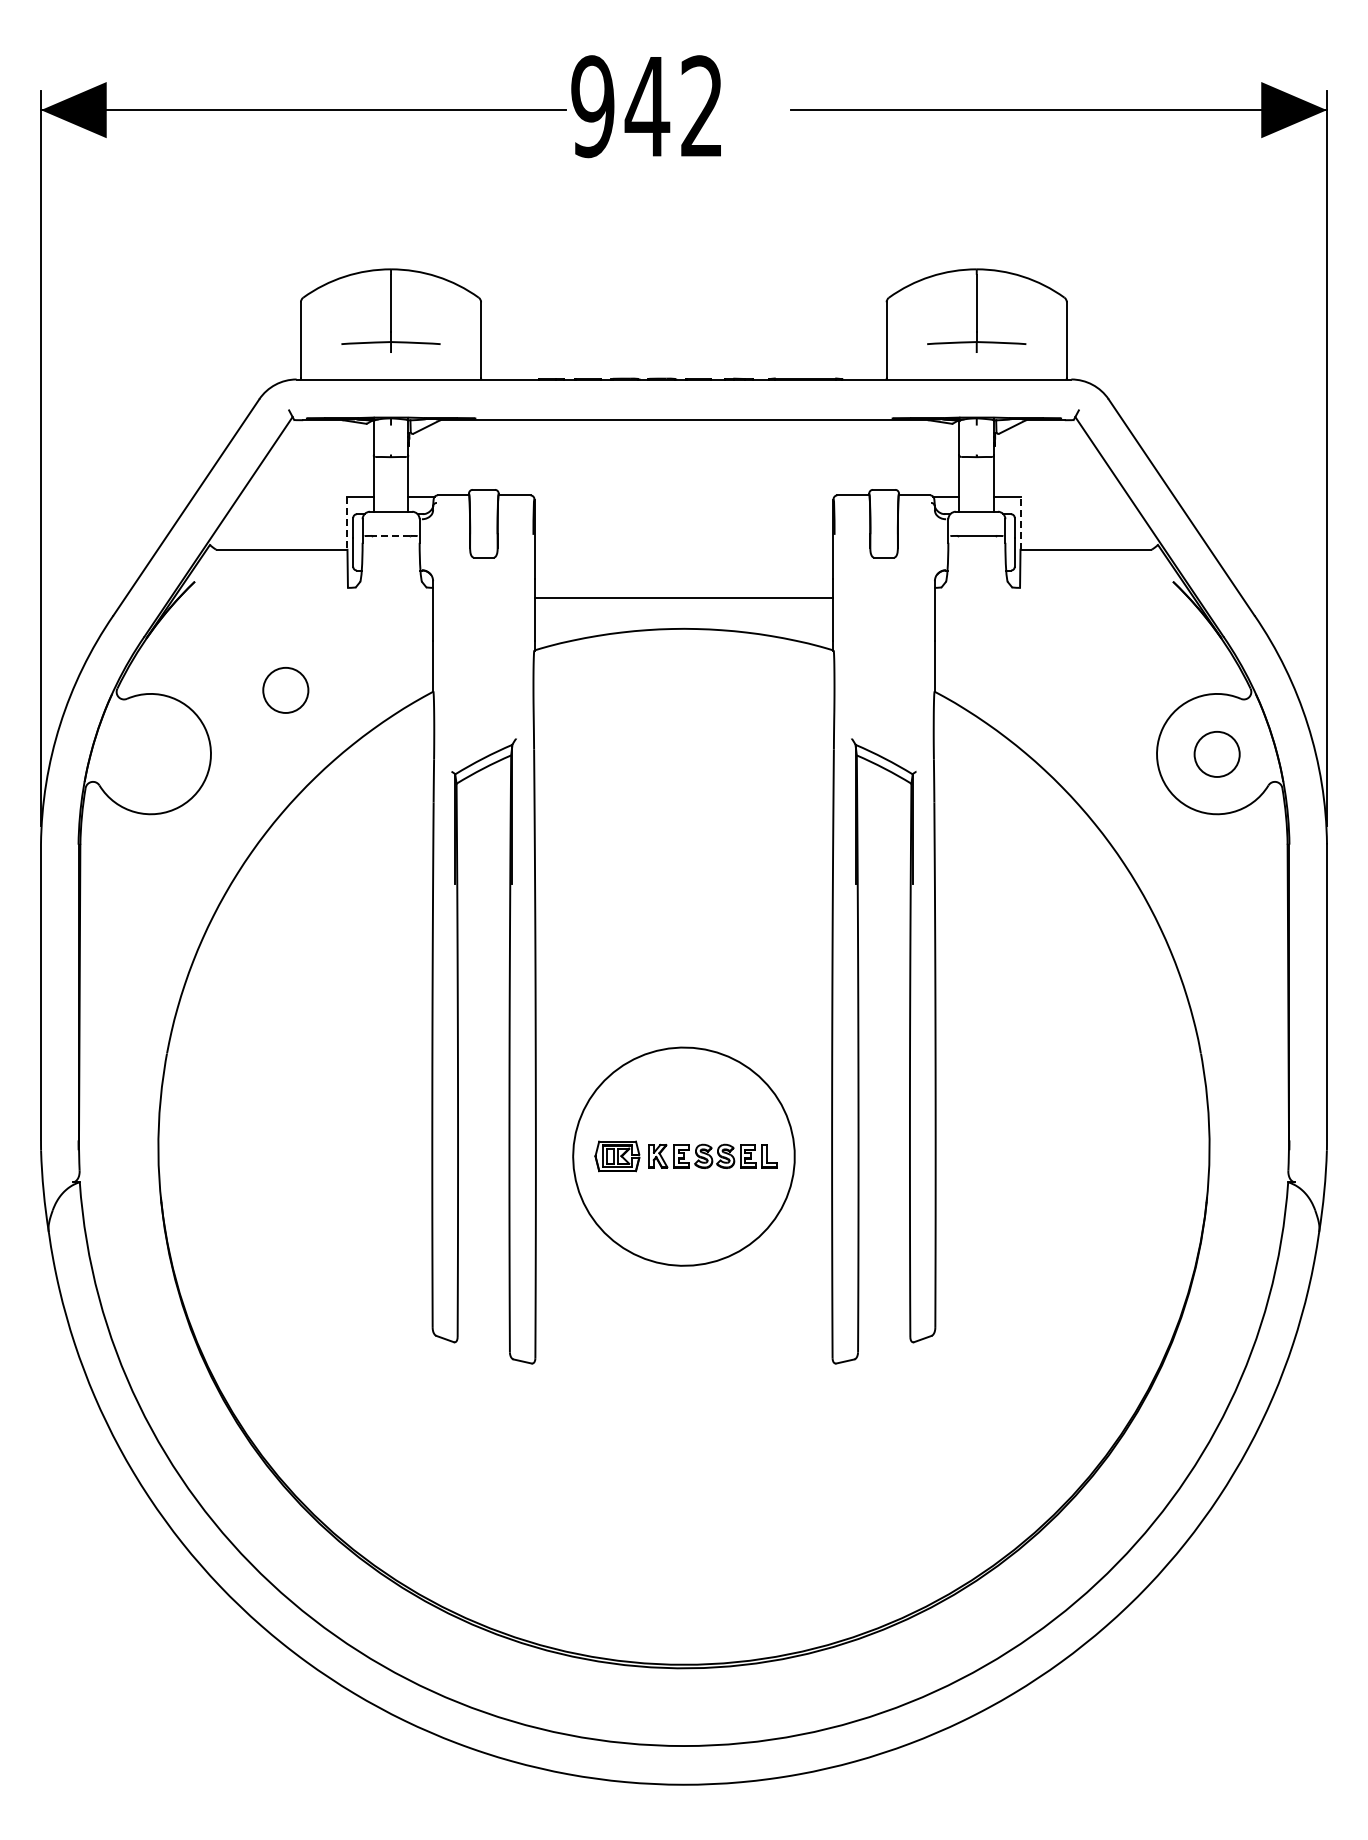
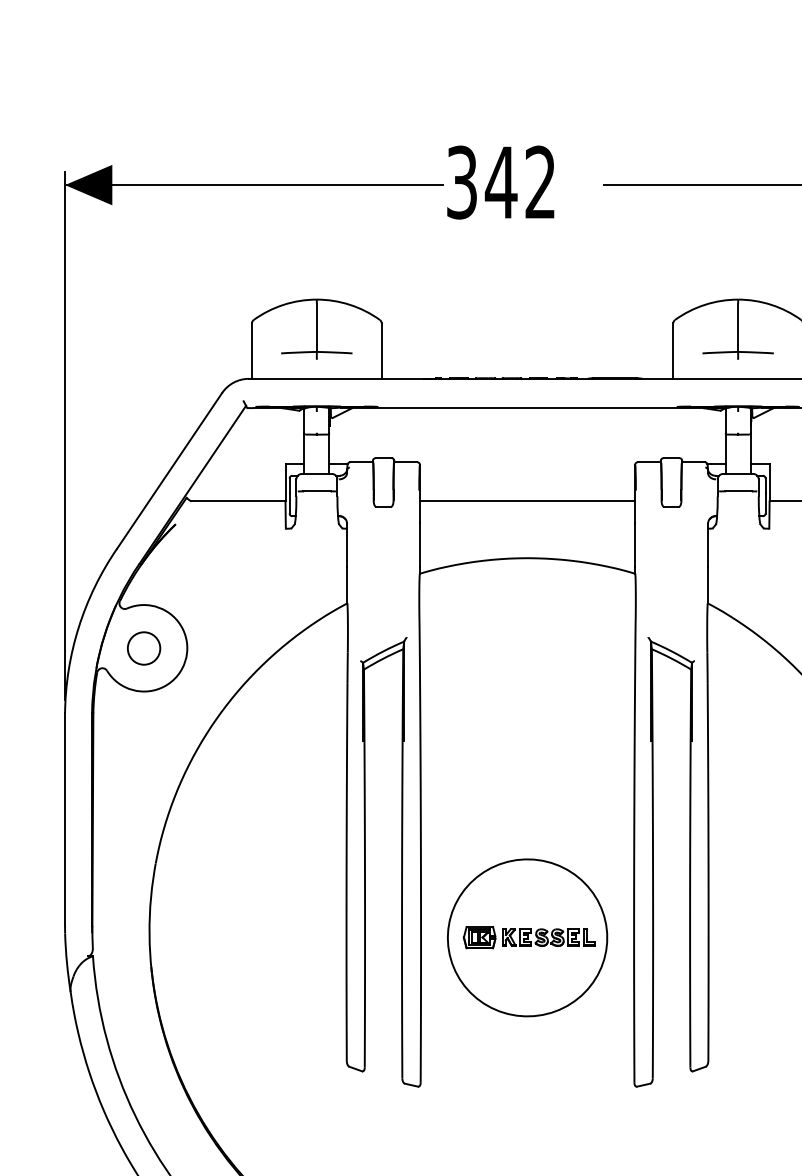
text: (592, 106) -> (461, 182), 942 -> 342
line: (1020, 523) -> (769, 482), dashed -> solid
line: (347, 524) -> (285, 483), dashed -> solid
line: (391, 535) -> (317, 491), dashed -> solid
line: (683, 597) -> (527, 501), moved
circle: (285, 690) -> (143, 648), moved

